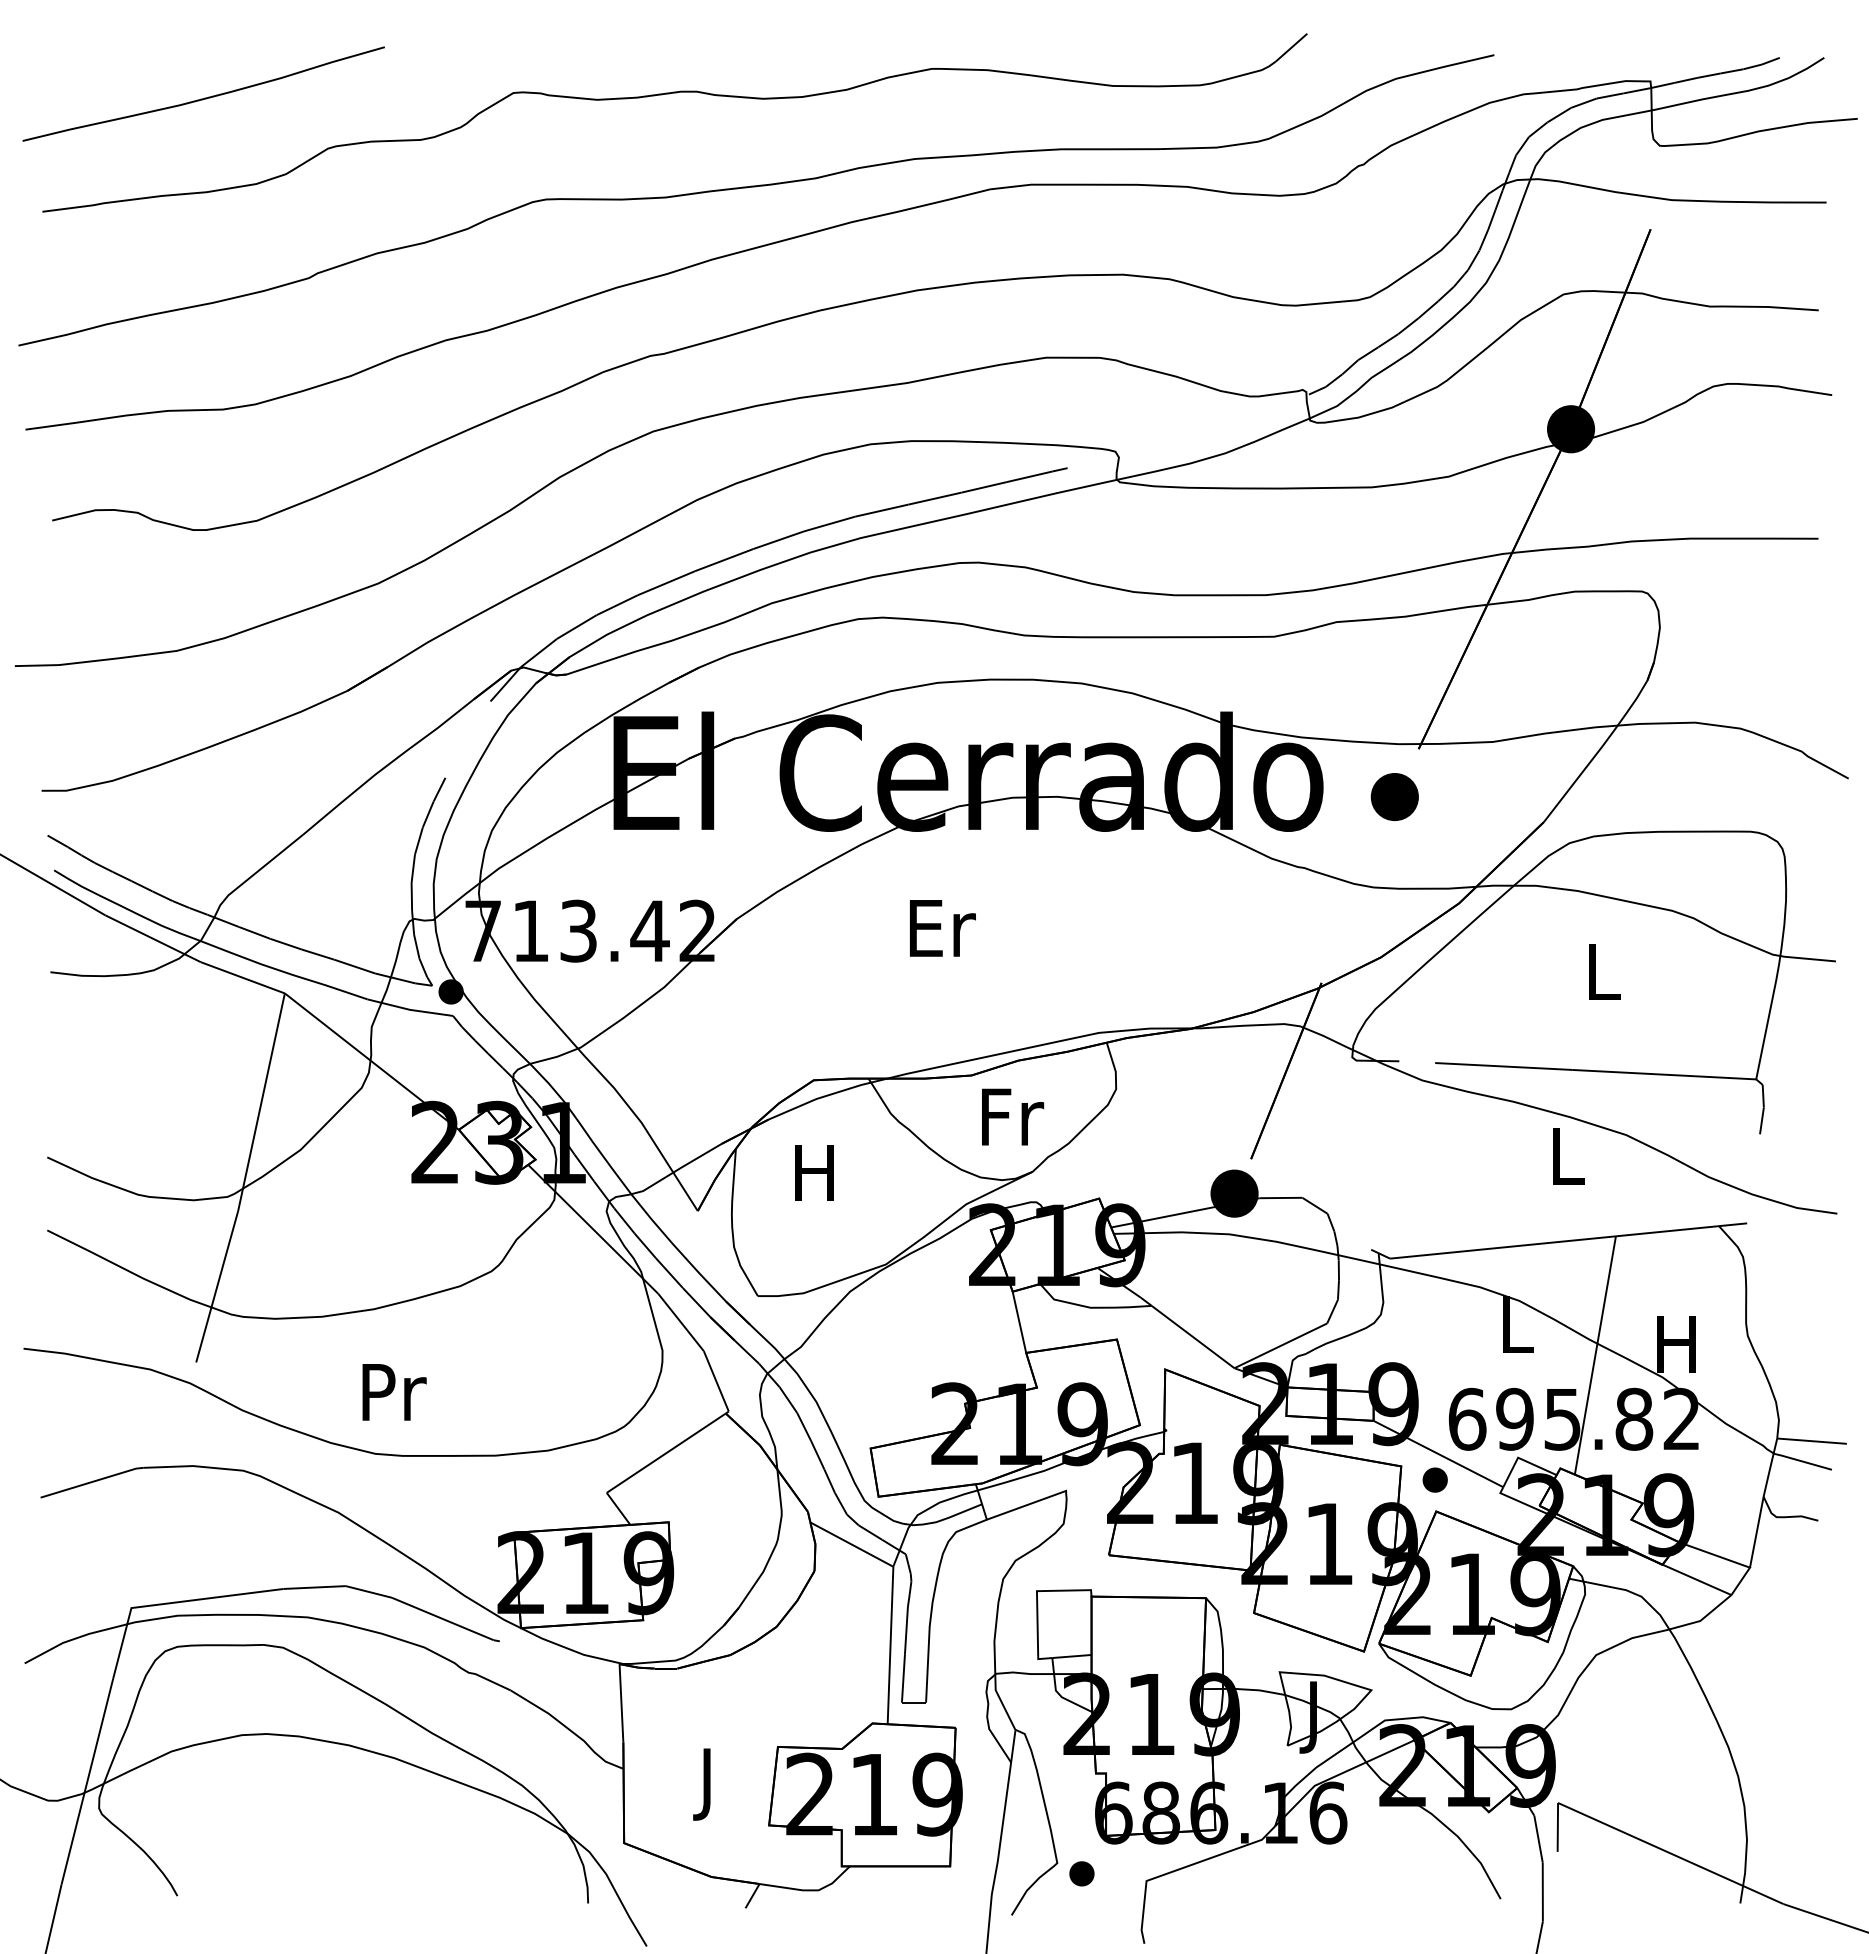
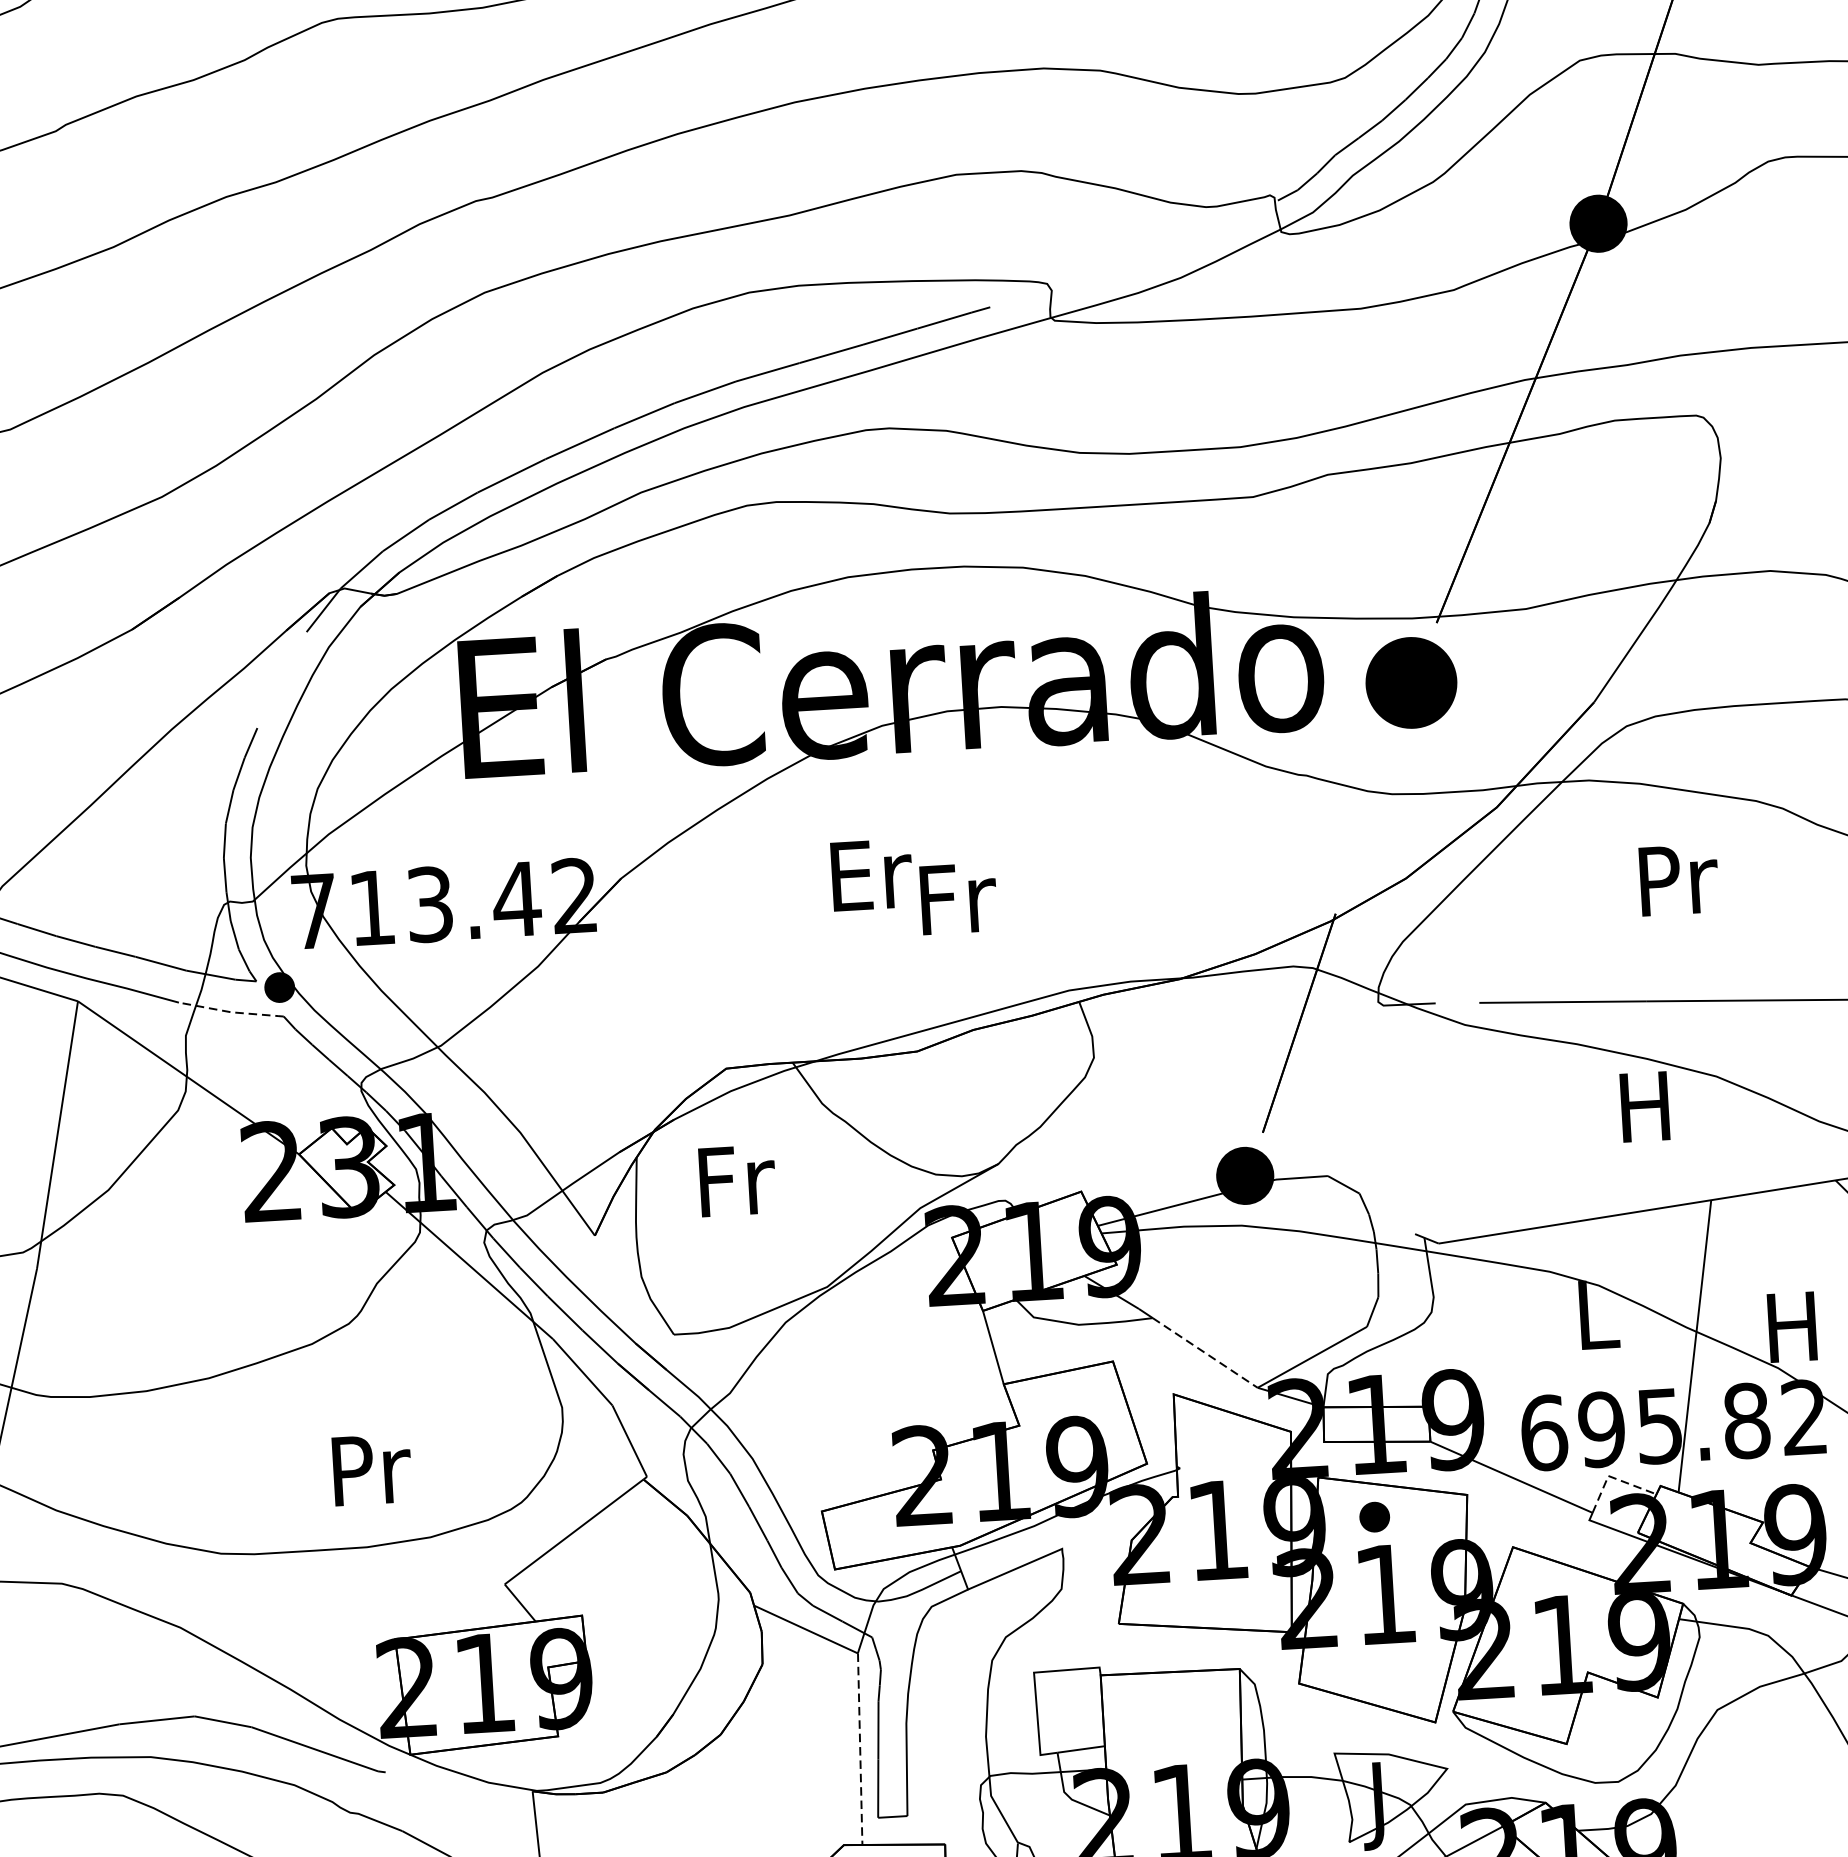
part: (1394, 796) -> (1410, 682), size x1.6
text: (1605, 971) -> (1679, 879), L -> Pr
line: (410, 1009) -> (231, 1011), solid -> dashed
text: (1013, 1116) -> (959, 897), moved
text: (1566, 1156) -> (1645, 1106), L -> H
text: (817, 1172) -> (737, 1180), H -> Fr
line: (1193, 1337) -> (1205, 1353), solid -> dashed
text: (394, 1392) -> (372, 1469), moved
line: (1522, 1459) -> (1613, 1477), solid -> dashed
part: (1434, 1479) -> (1373, 1516), moved
line: (890, 1645) -> (860, 1749), solid -> dashed

